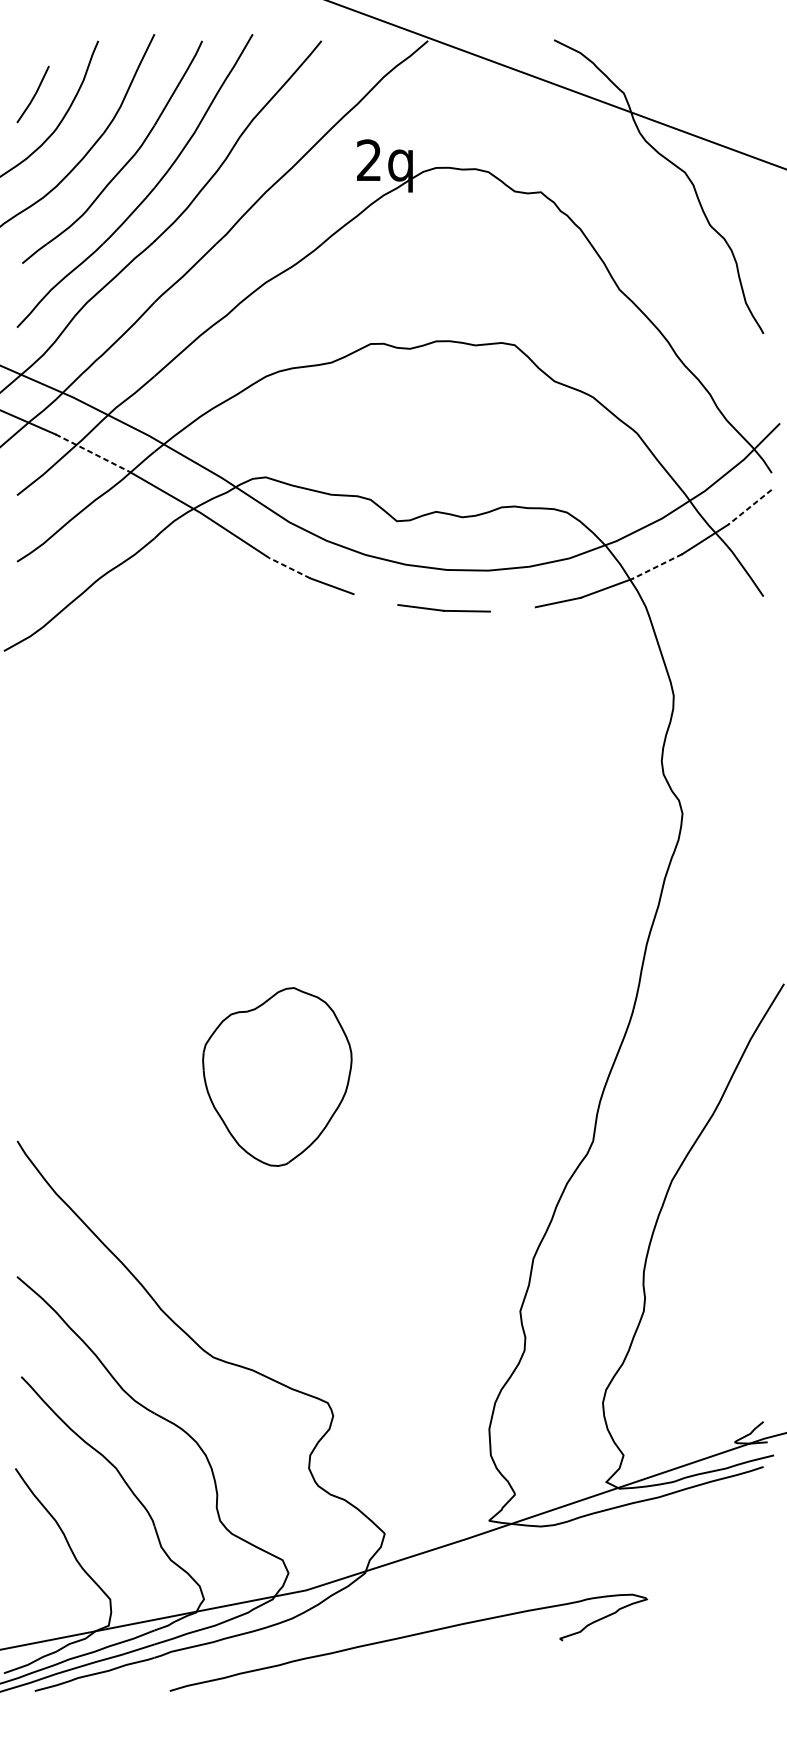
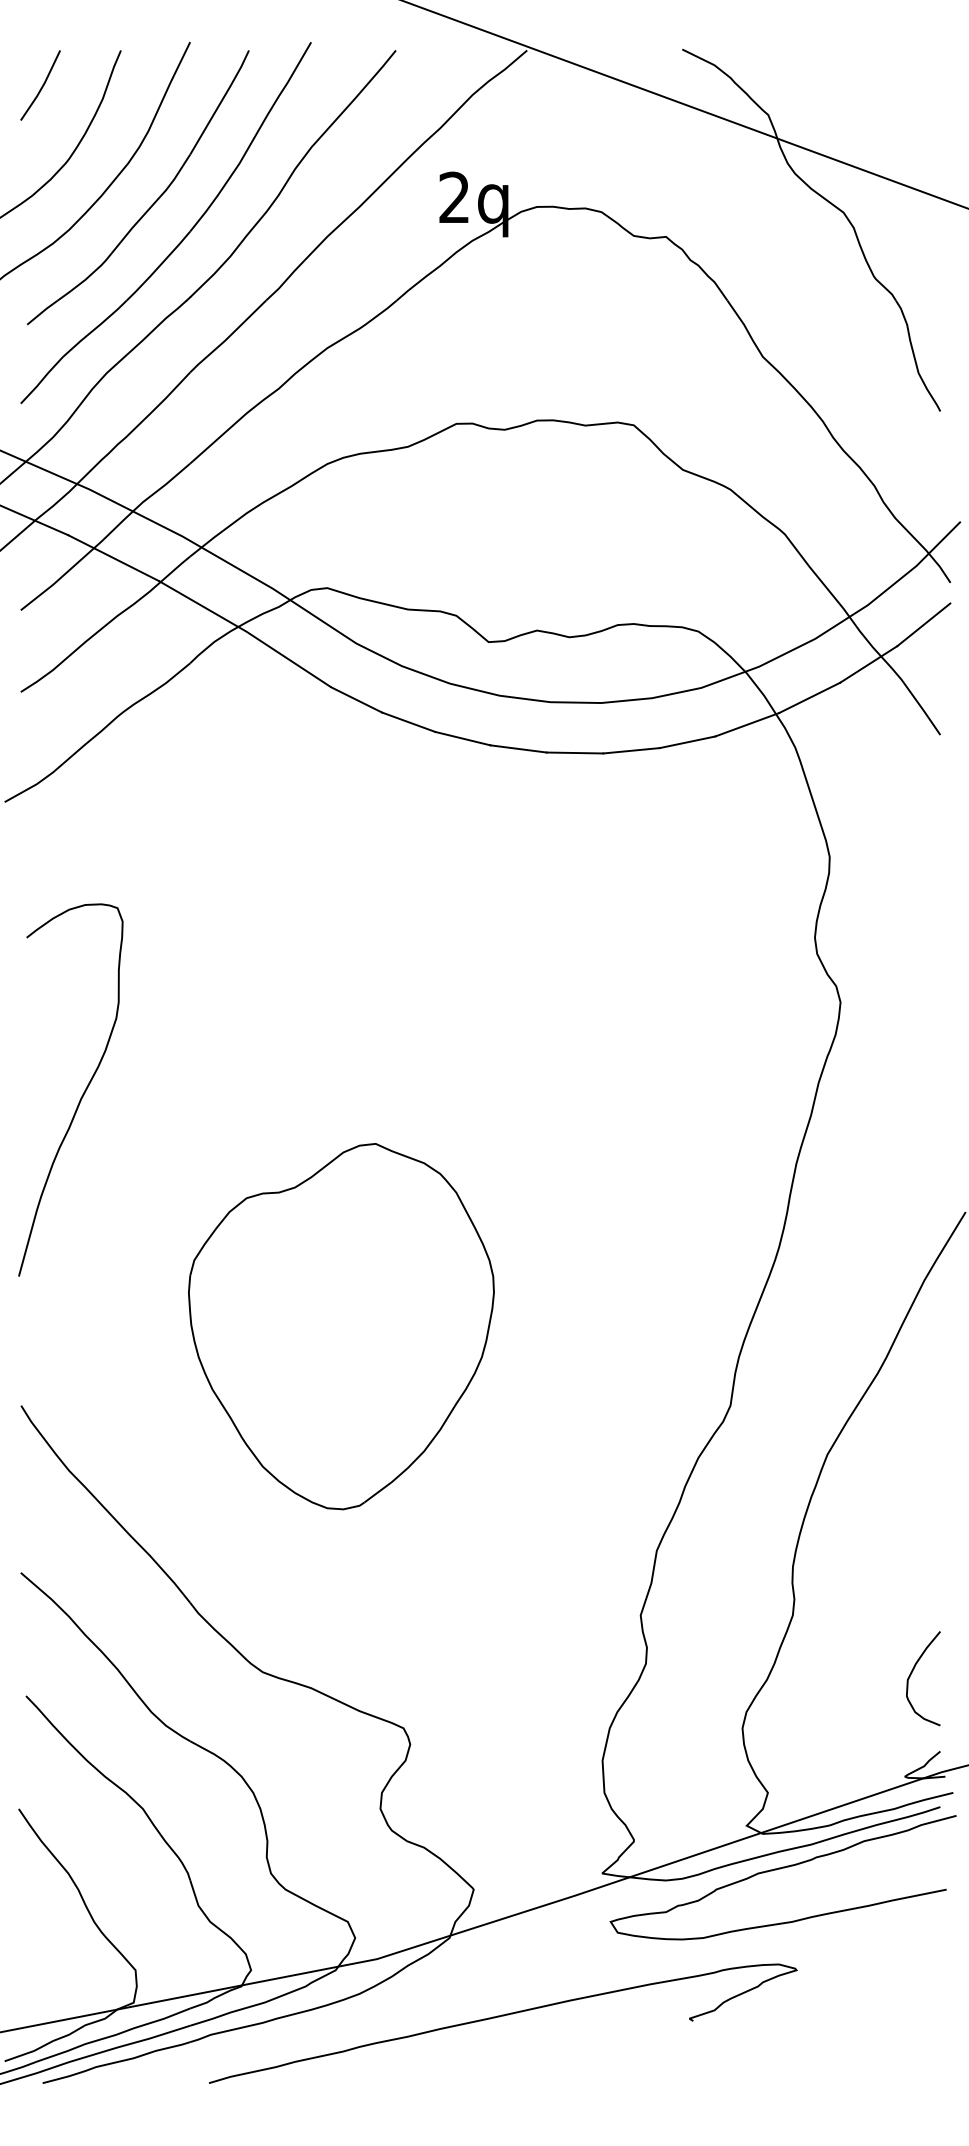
line: (33, 95) -> (41, 86), moved
line: (92, 453) -> (113, 558), dashed -> solid
line: (749, 507) -> (923, 625), dashed -> solid
line: (657, 566) -> (809, 698), dashed -> solid
line: (289, 567) -> (356, 699), dashed -> solid
line: (375, 599) -> (462, 738), added
line: (512, 609) -> (631, 750), added
curve: (65, 890) -> (80, 1097), added
part: (277, 1076) -> (341, 1326), size x1.67
curve: (740, 1358) -> (912, 1673), added
curve: (633, 1517) -> (780, 1869), added

